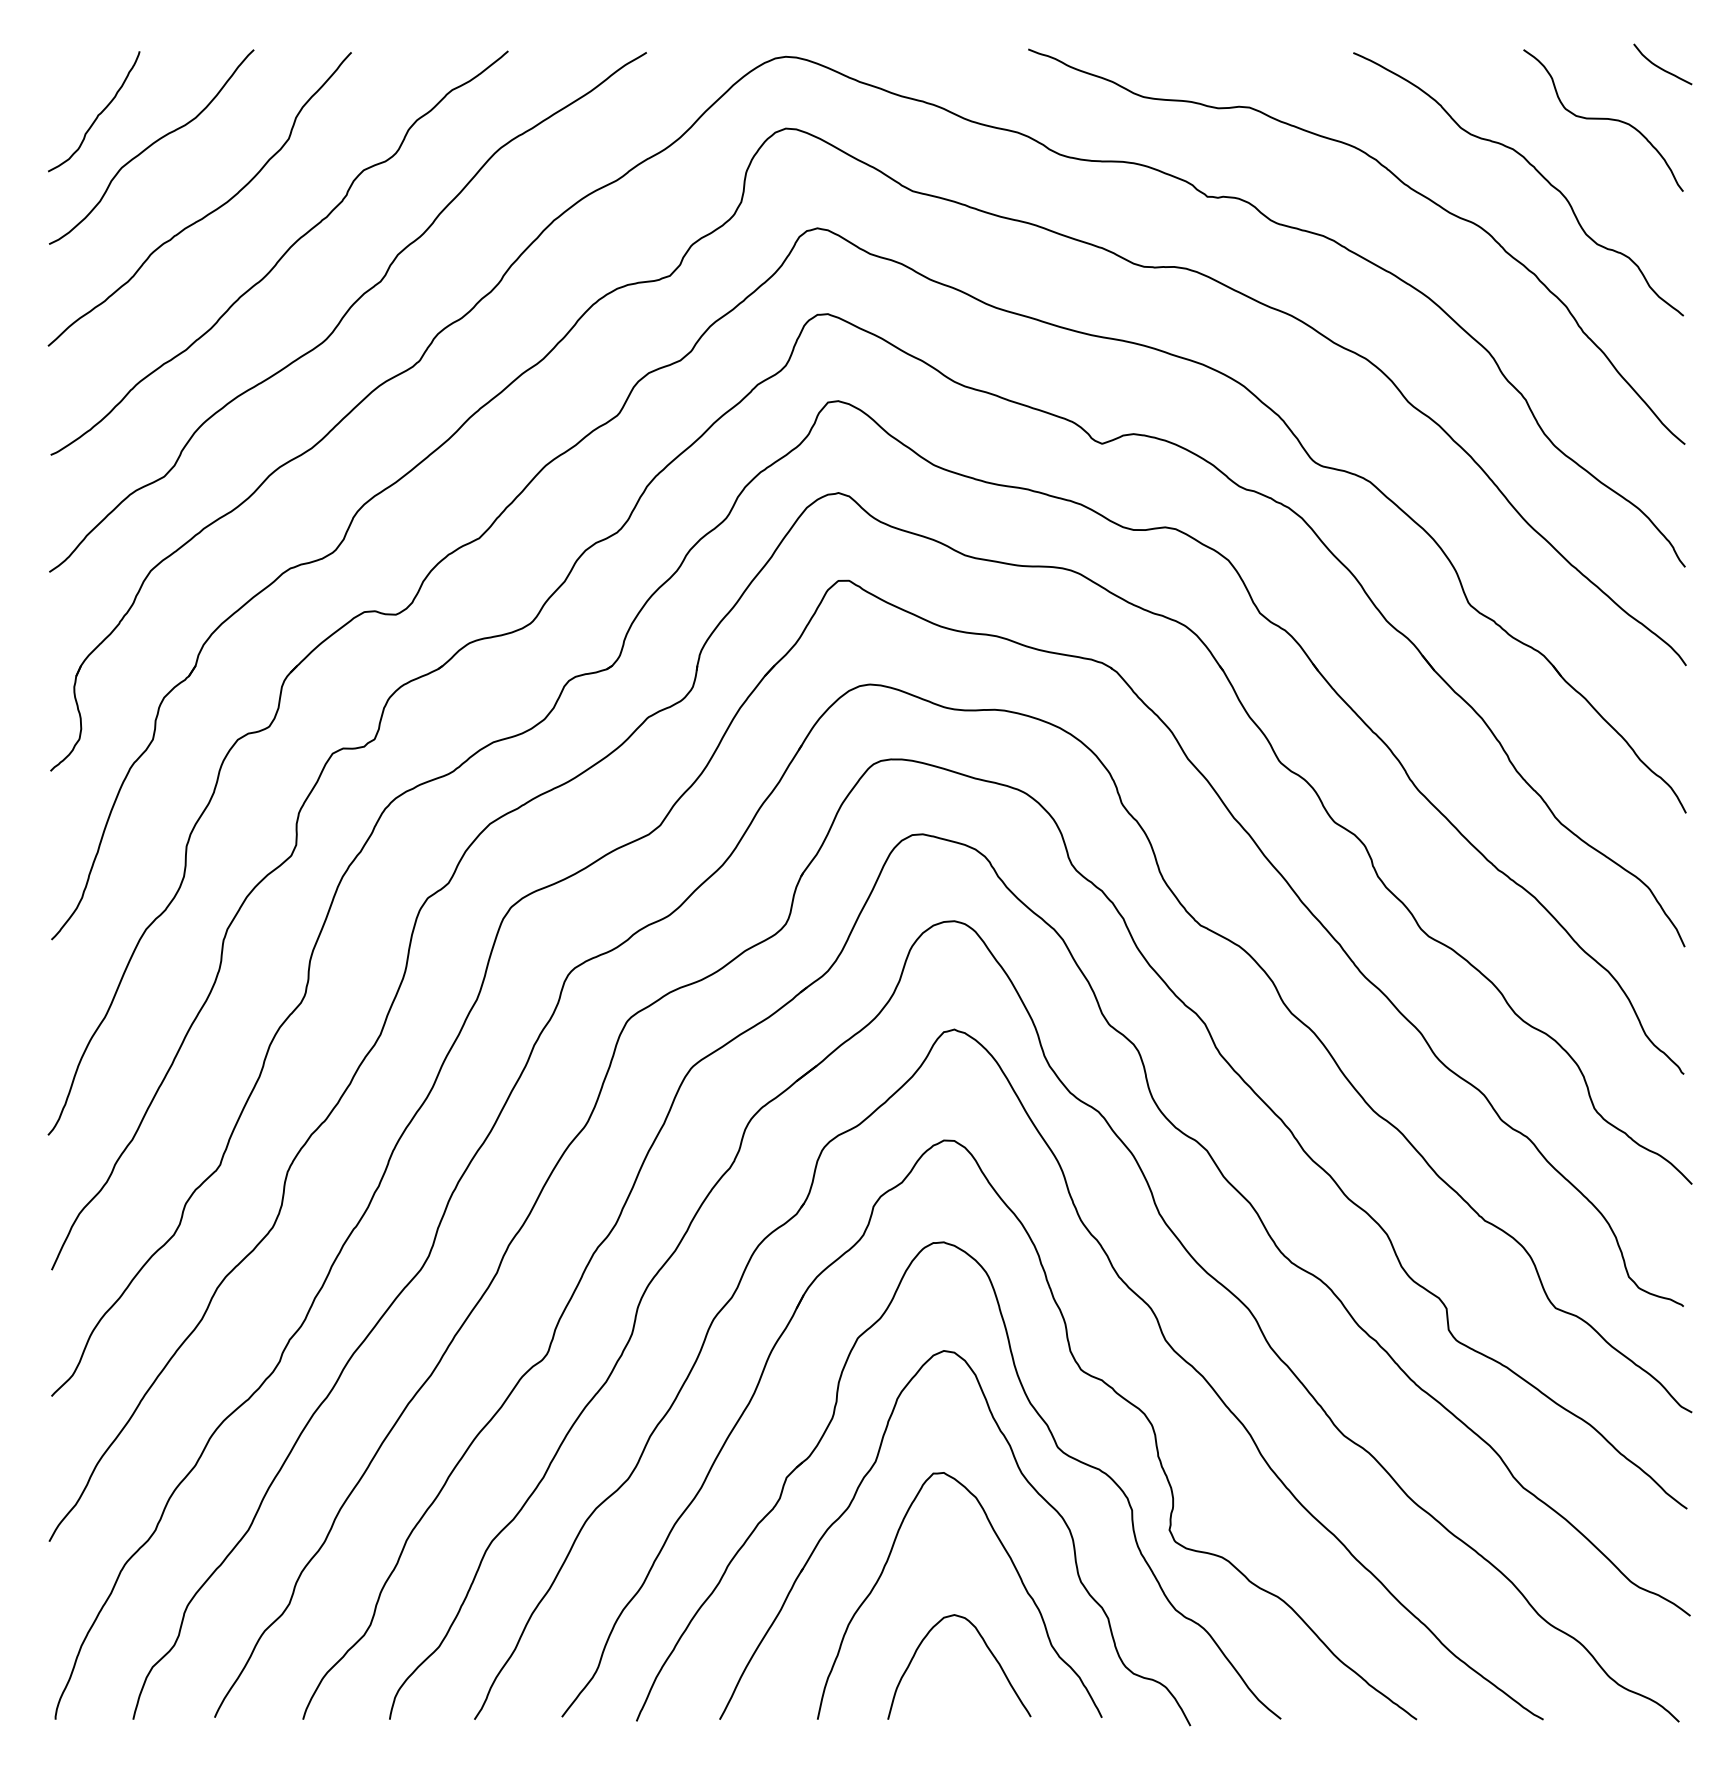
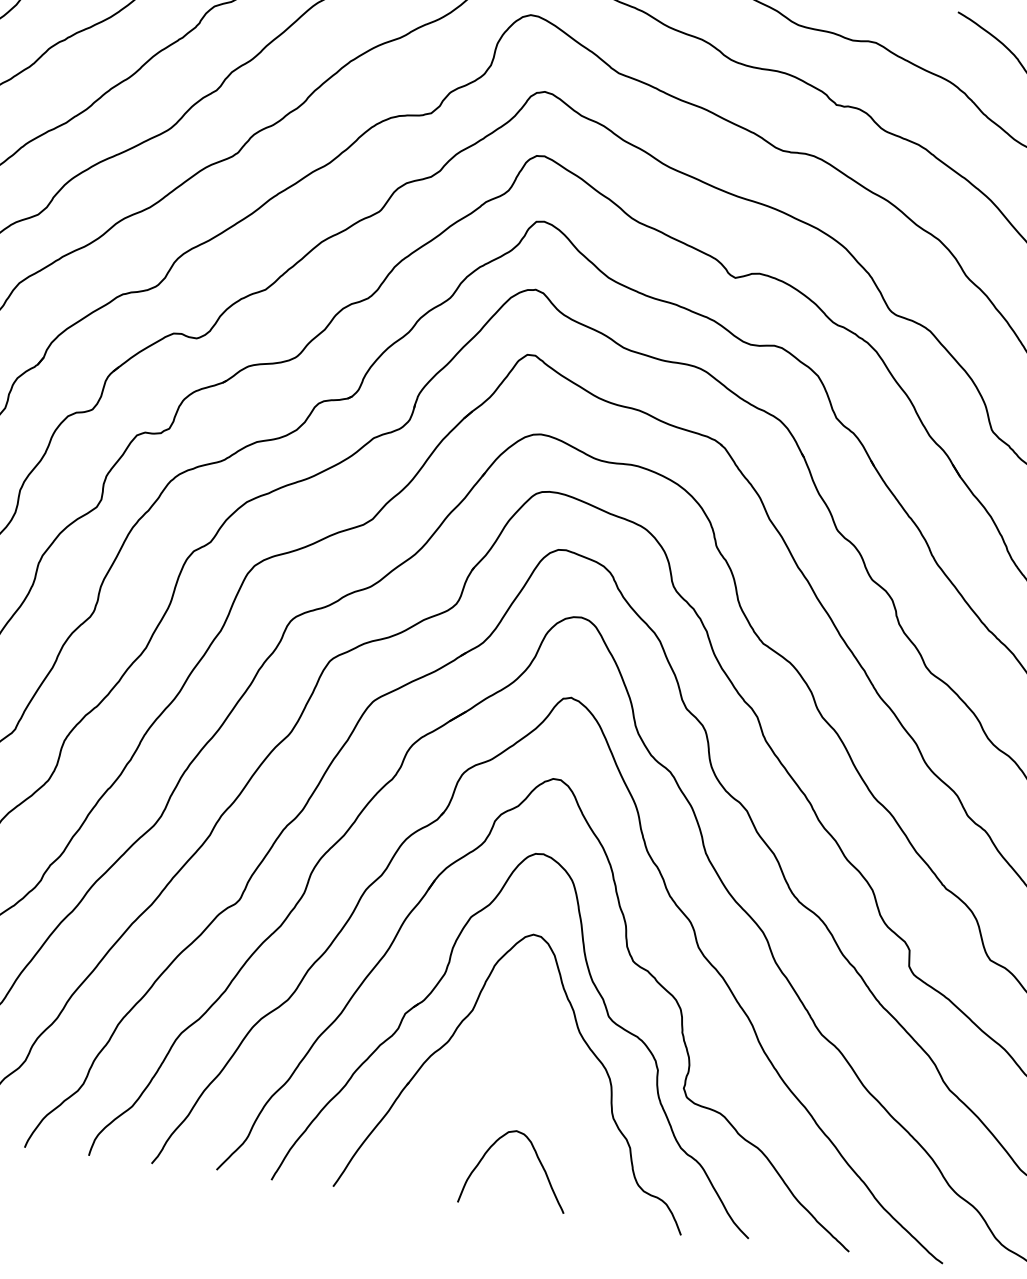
curve: (1014, 1568) -> (565, 1102), removed

